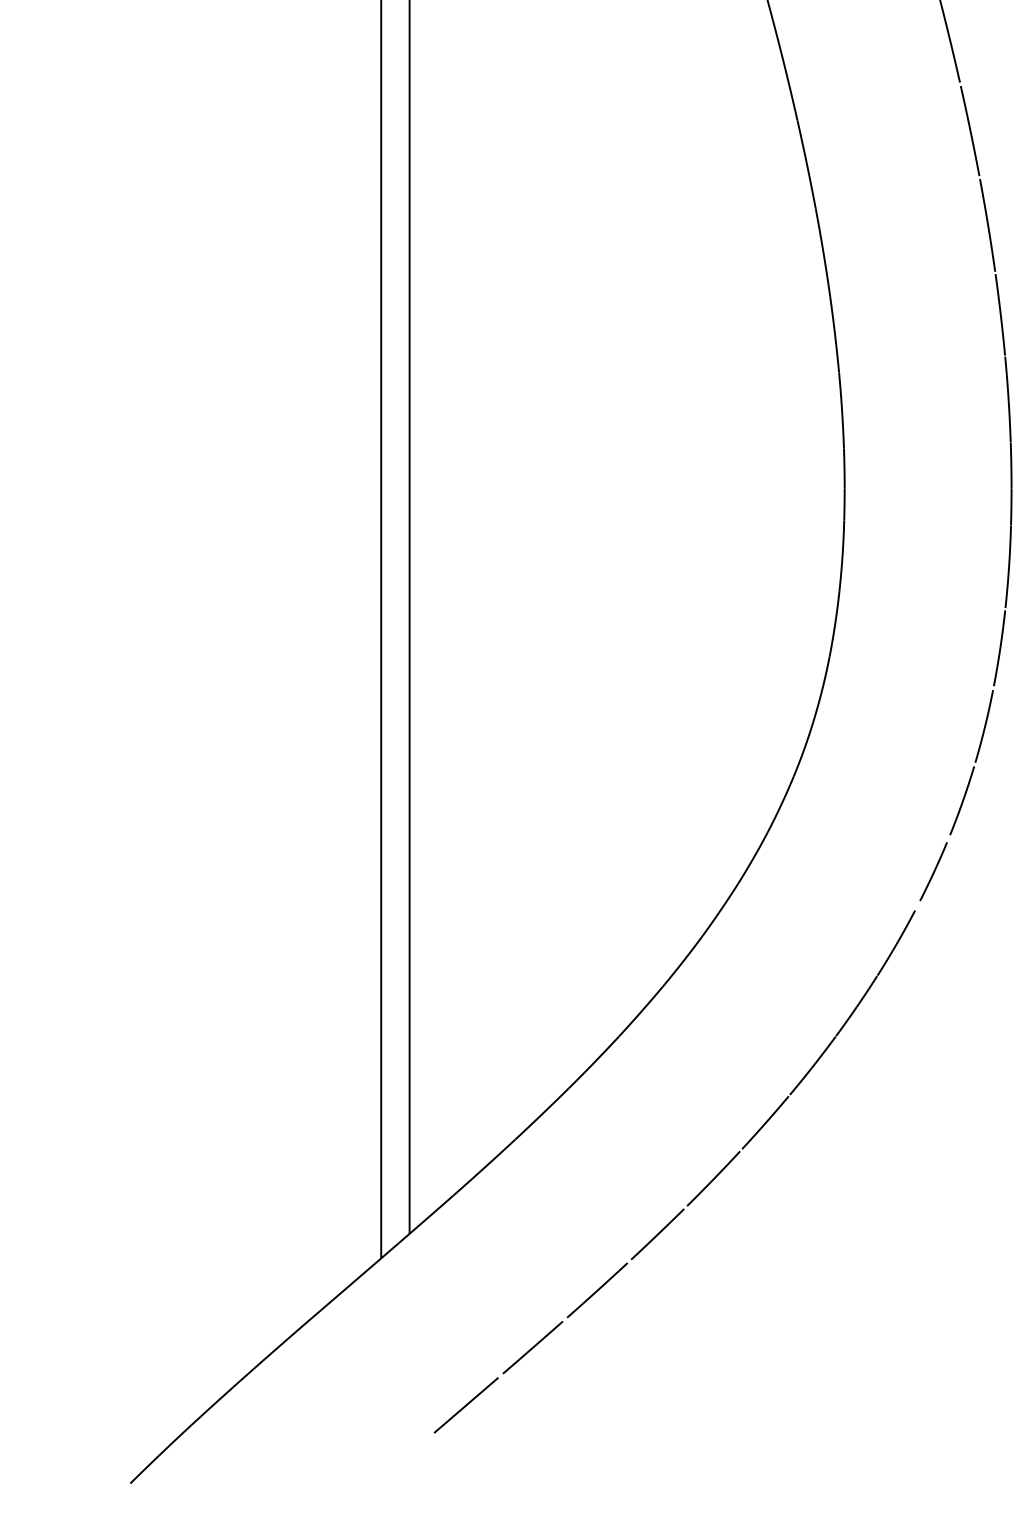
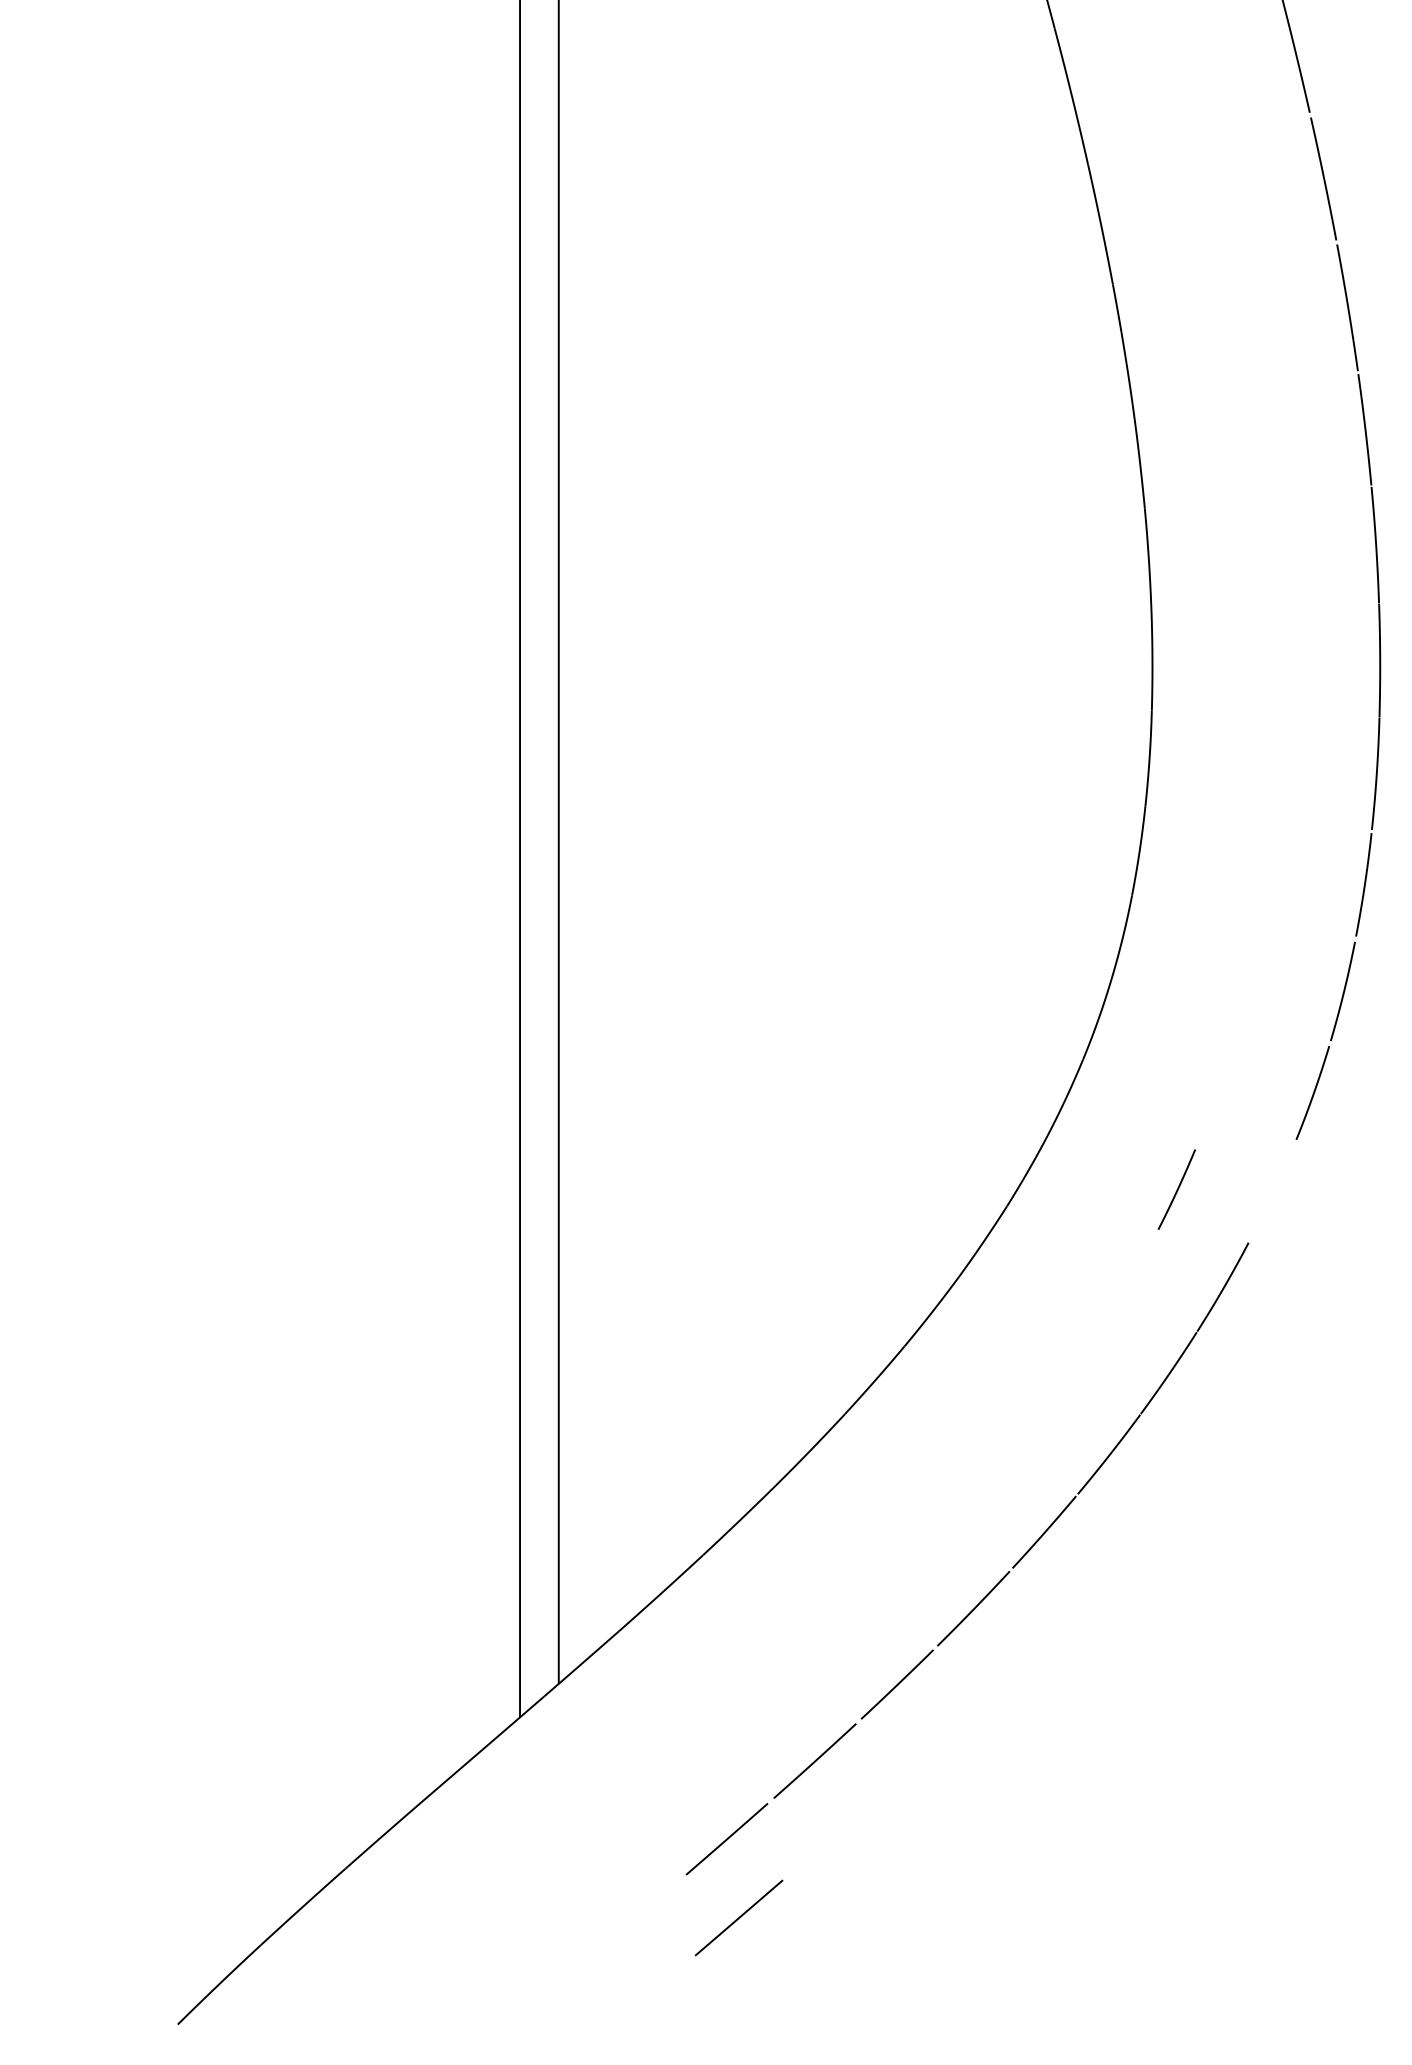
line: (933, 871) -> (1176, 1189), moved
line: (465, 1405) -> (738, 1917), moved

